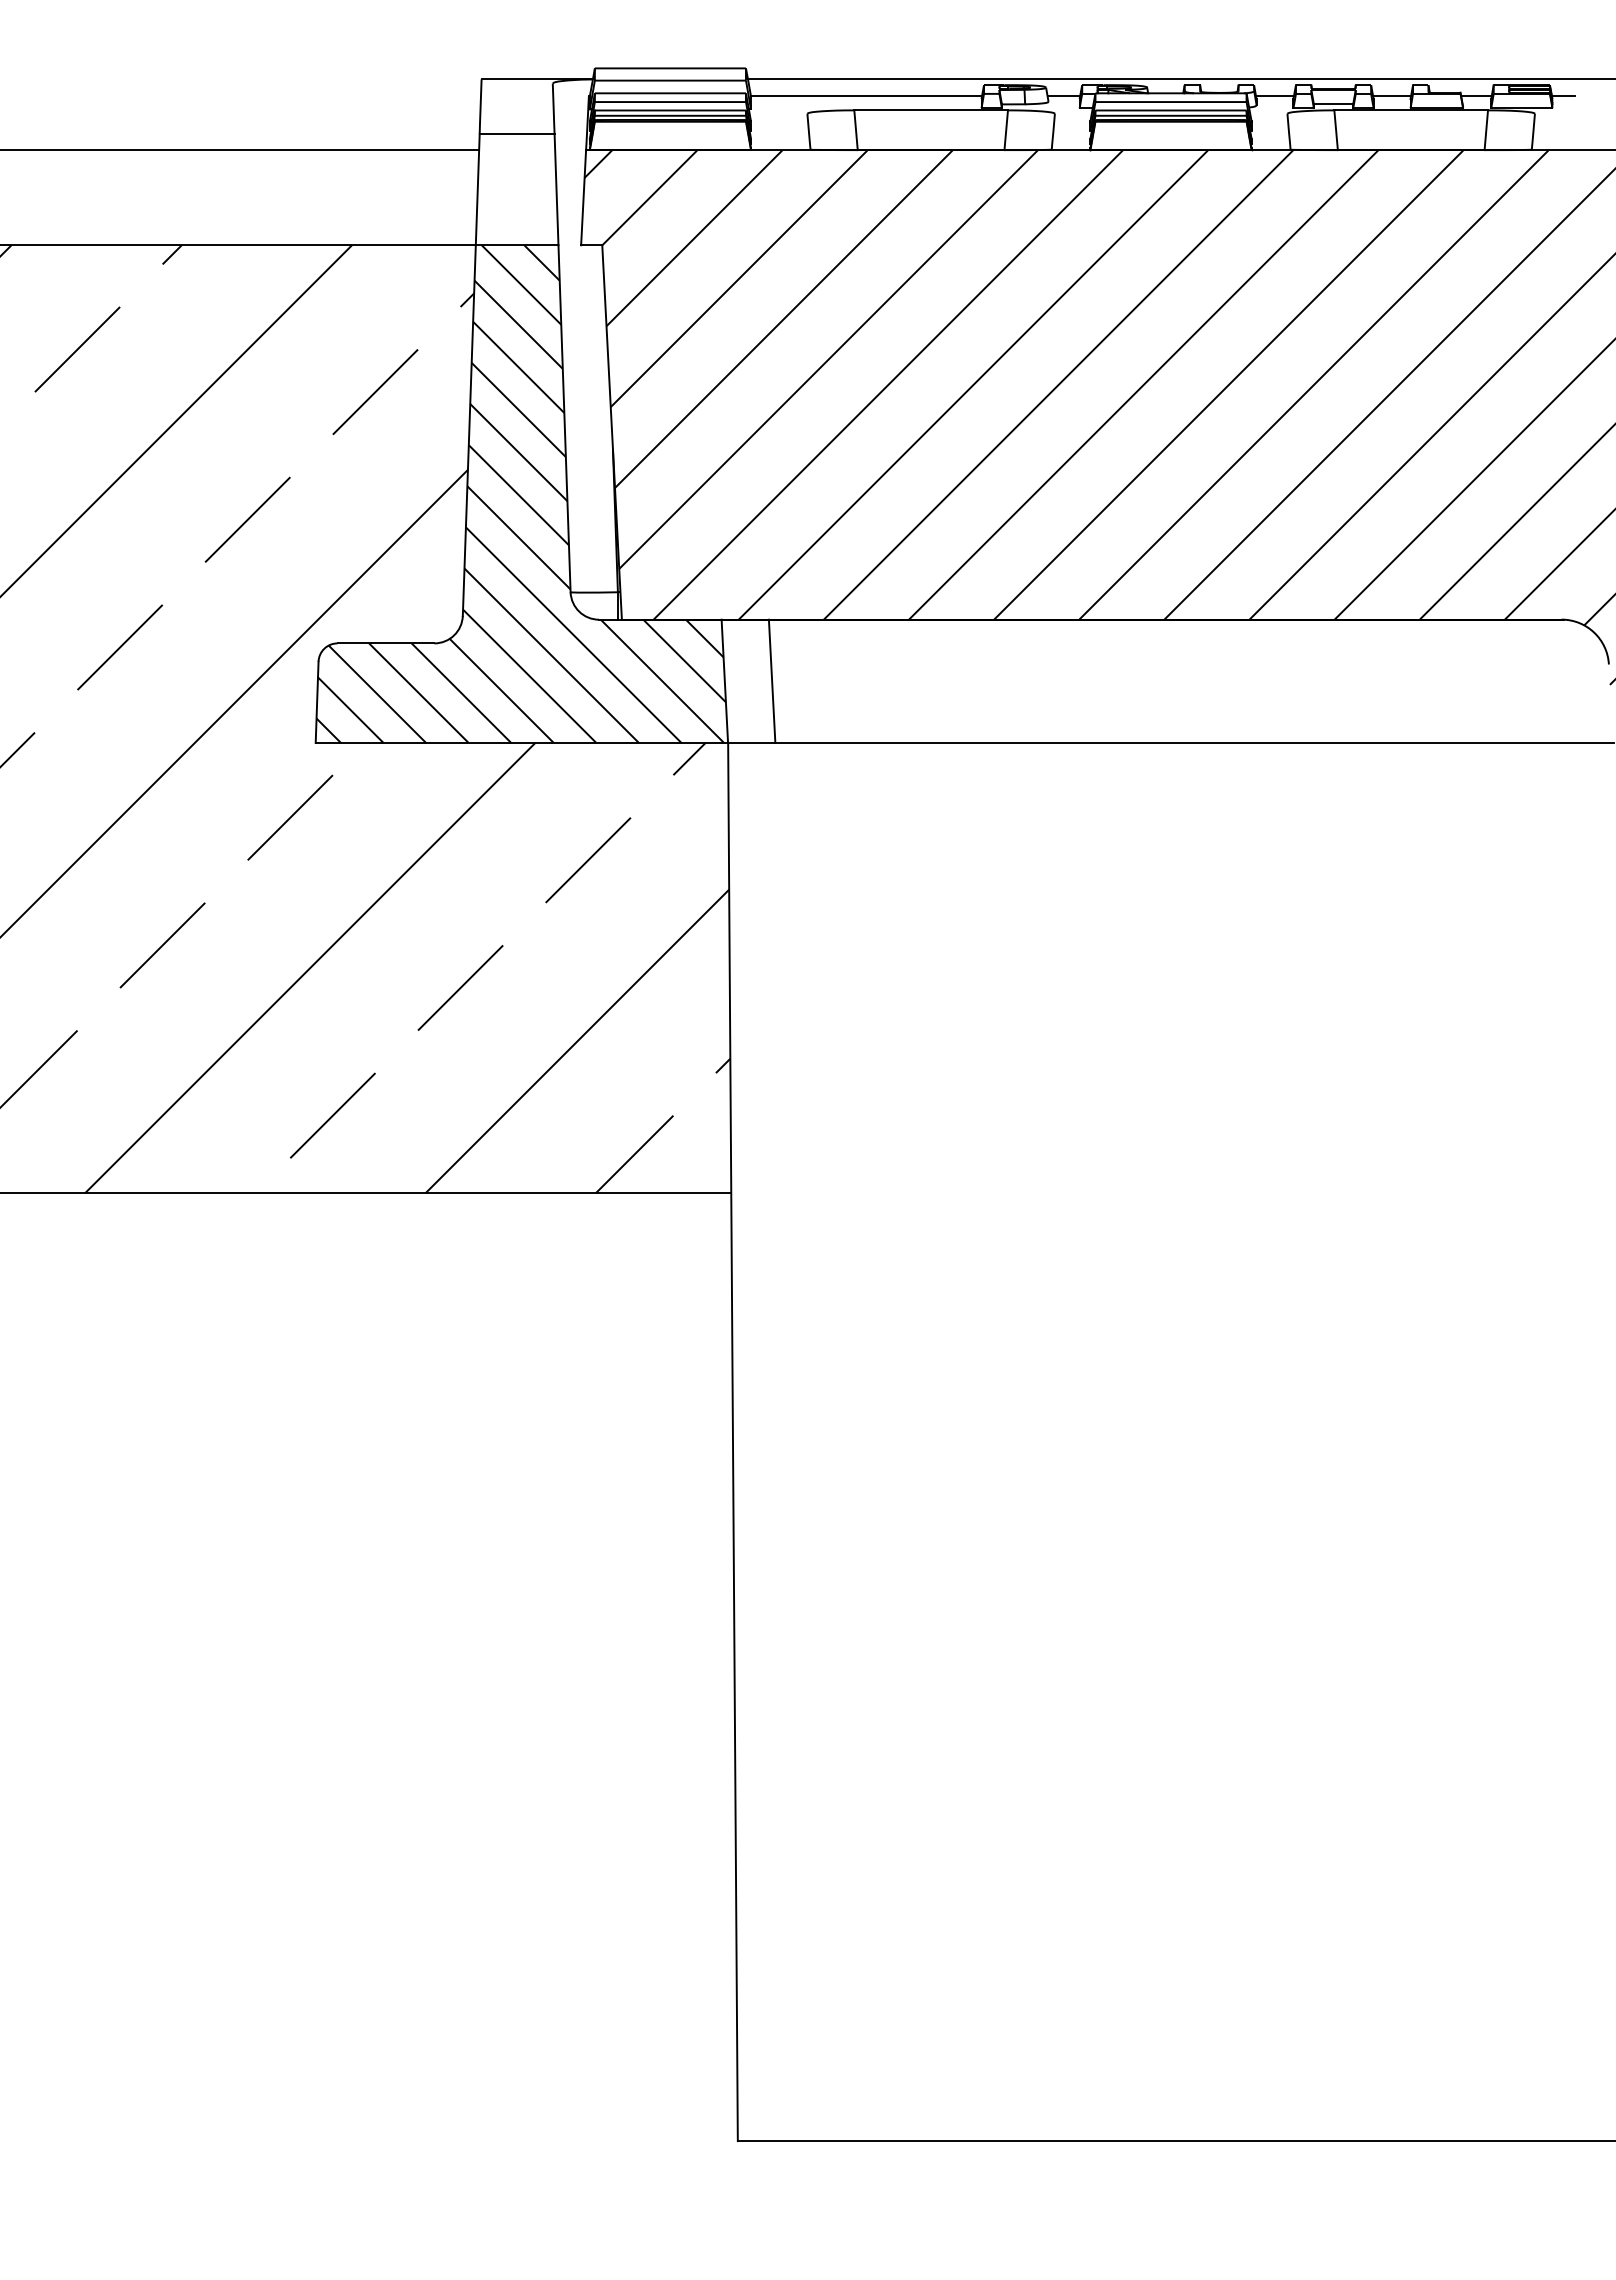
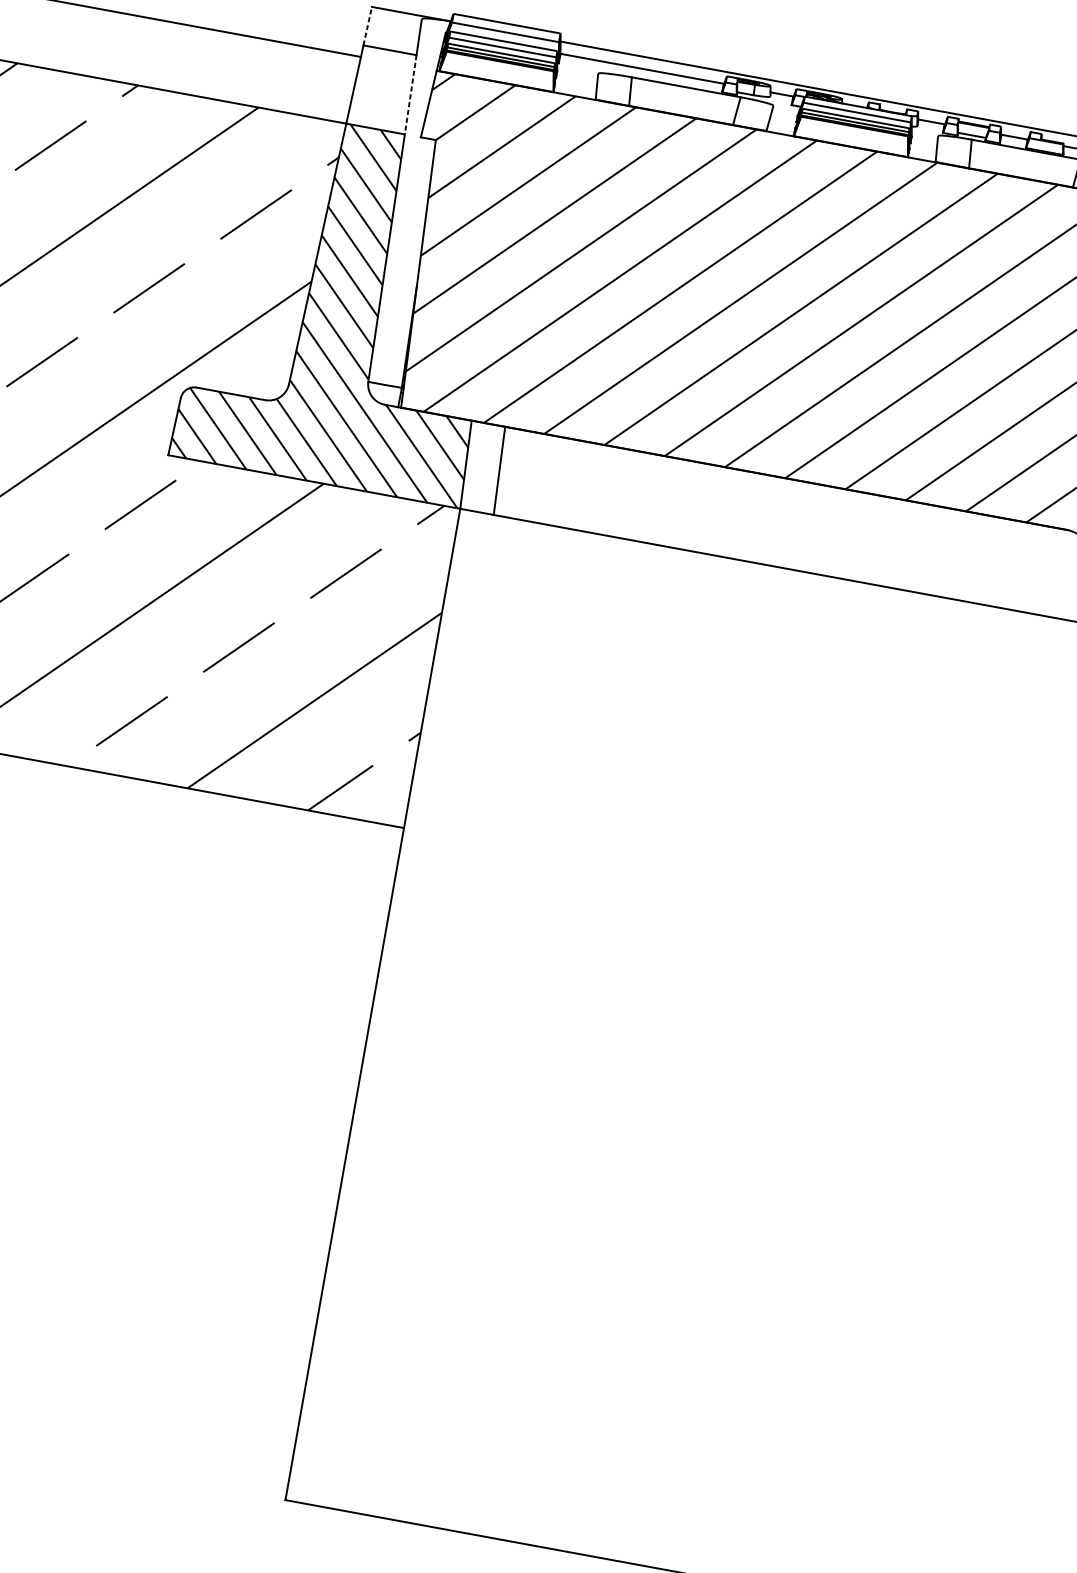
line: (480, 106) -> (367, 25), solid -> dashed
line: (556, 189) -> (410, 94), solid -> dashed

